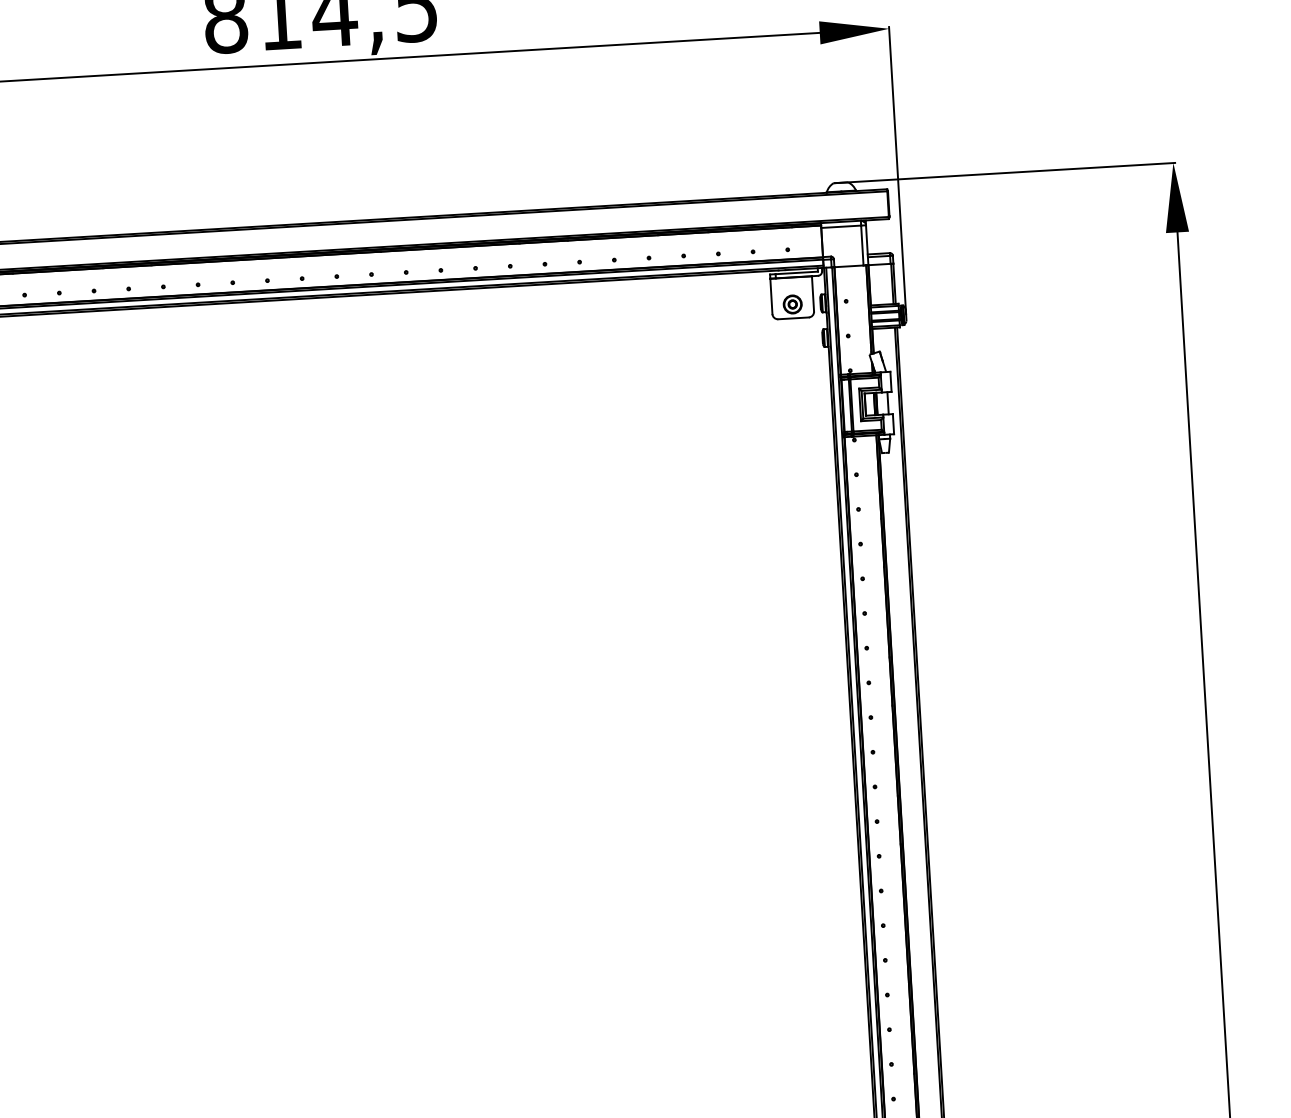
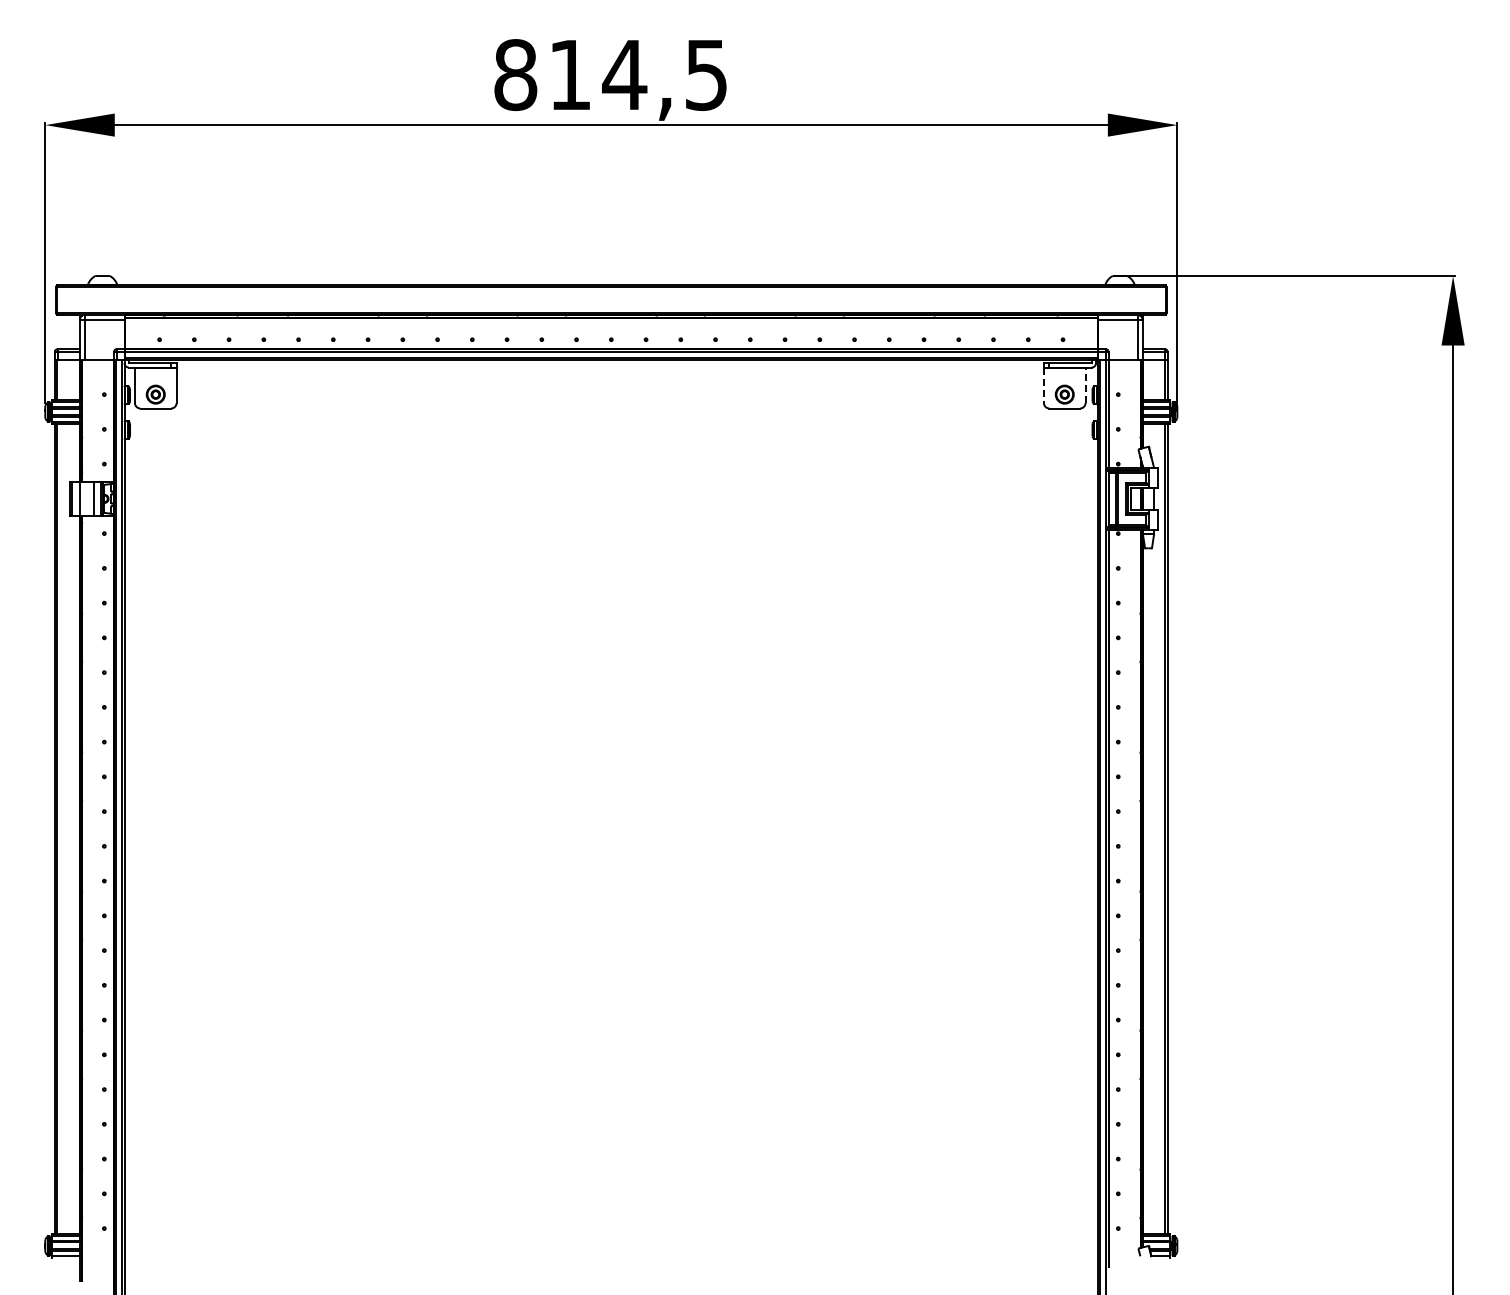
line: (812, 294) -> (1085, 385), solid -> dashed
line: (770, 296) -> (1043, 385), solid -> dashed

